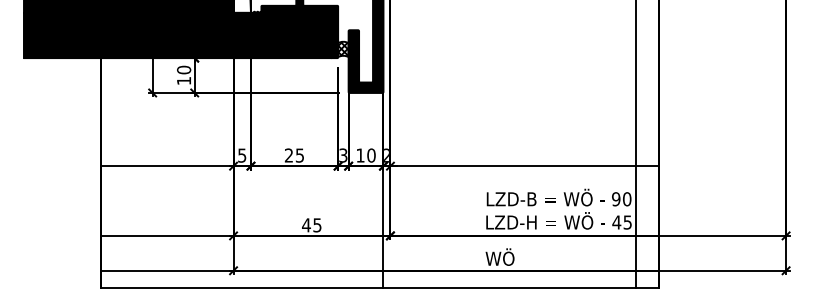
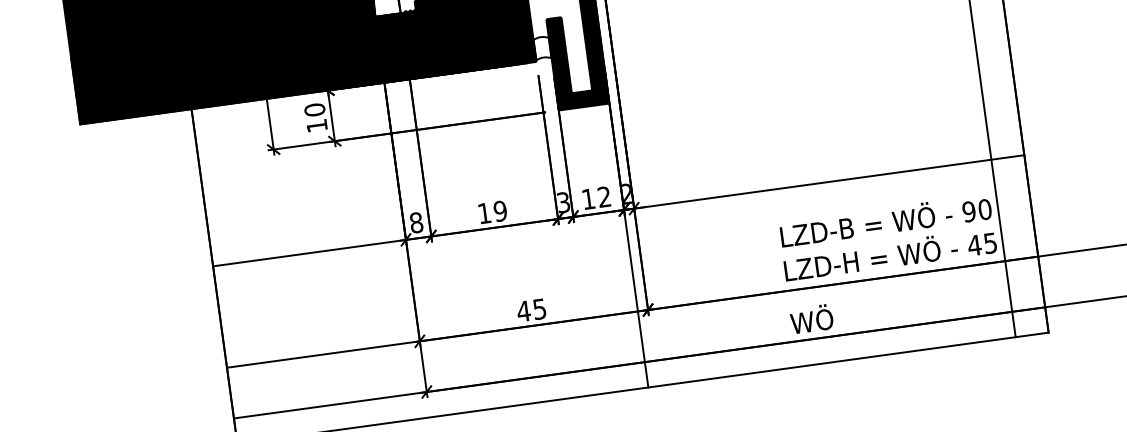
hatch: (343, 49) -> (542, 48), removed
text: (242, 155) -> (416, 222), 5 -> 8
text: (294, 155) -> (492, 212), 25 -> 19
text: (371, 155) -> (604, 196), 10 -> 12

